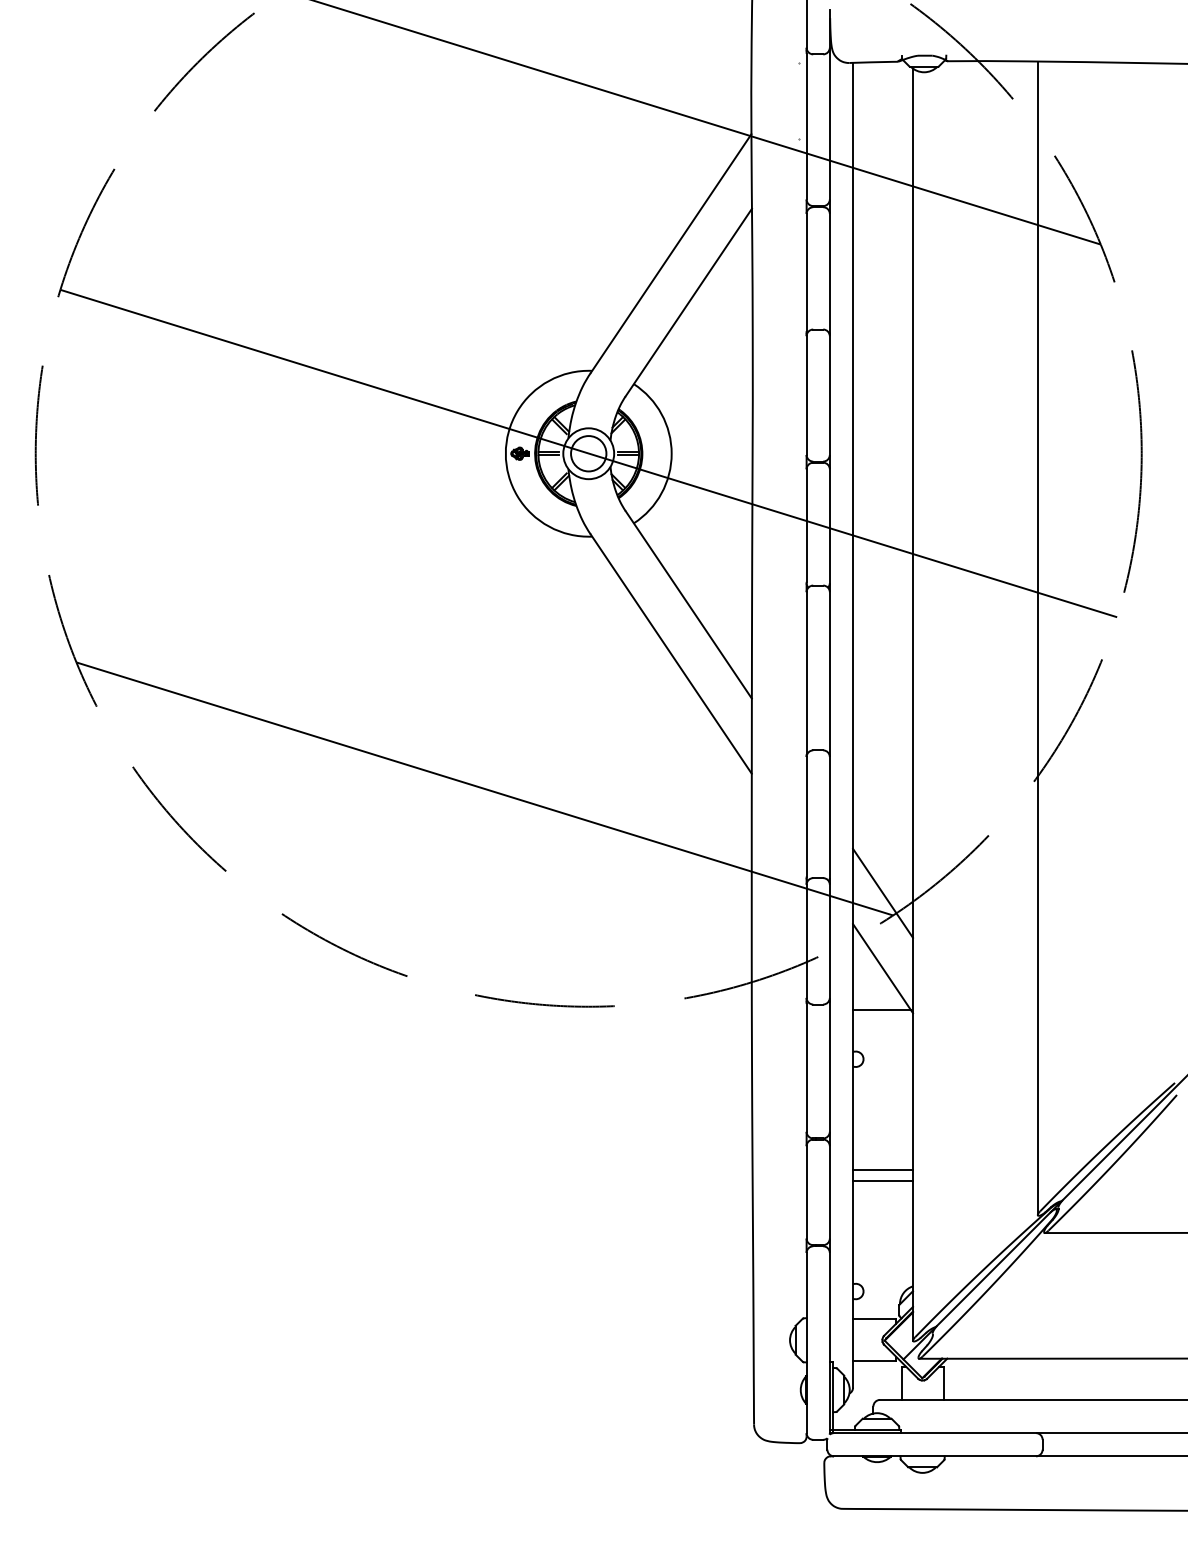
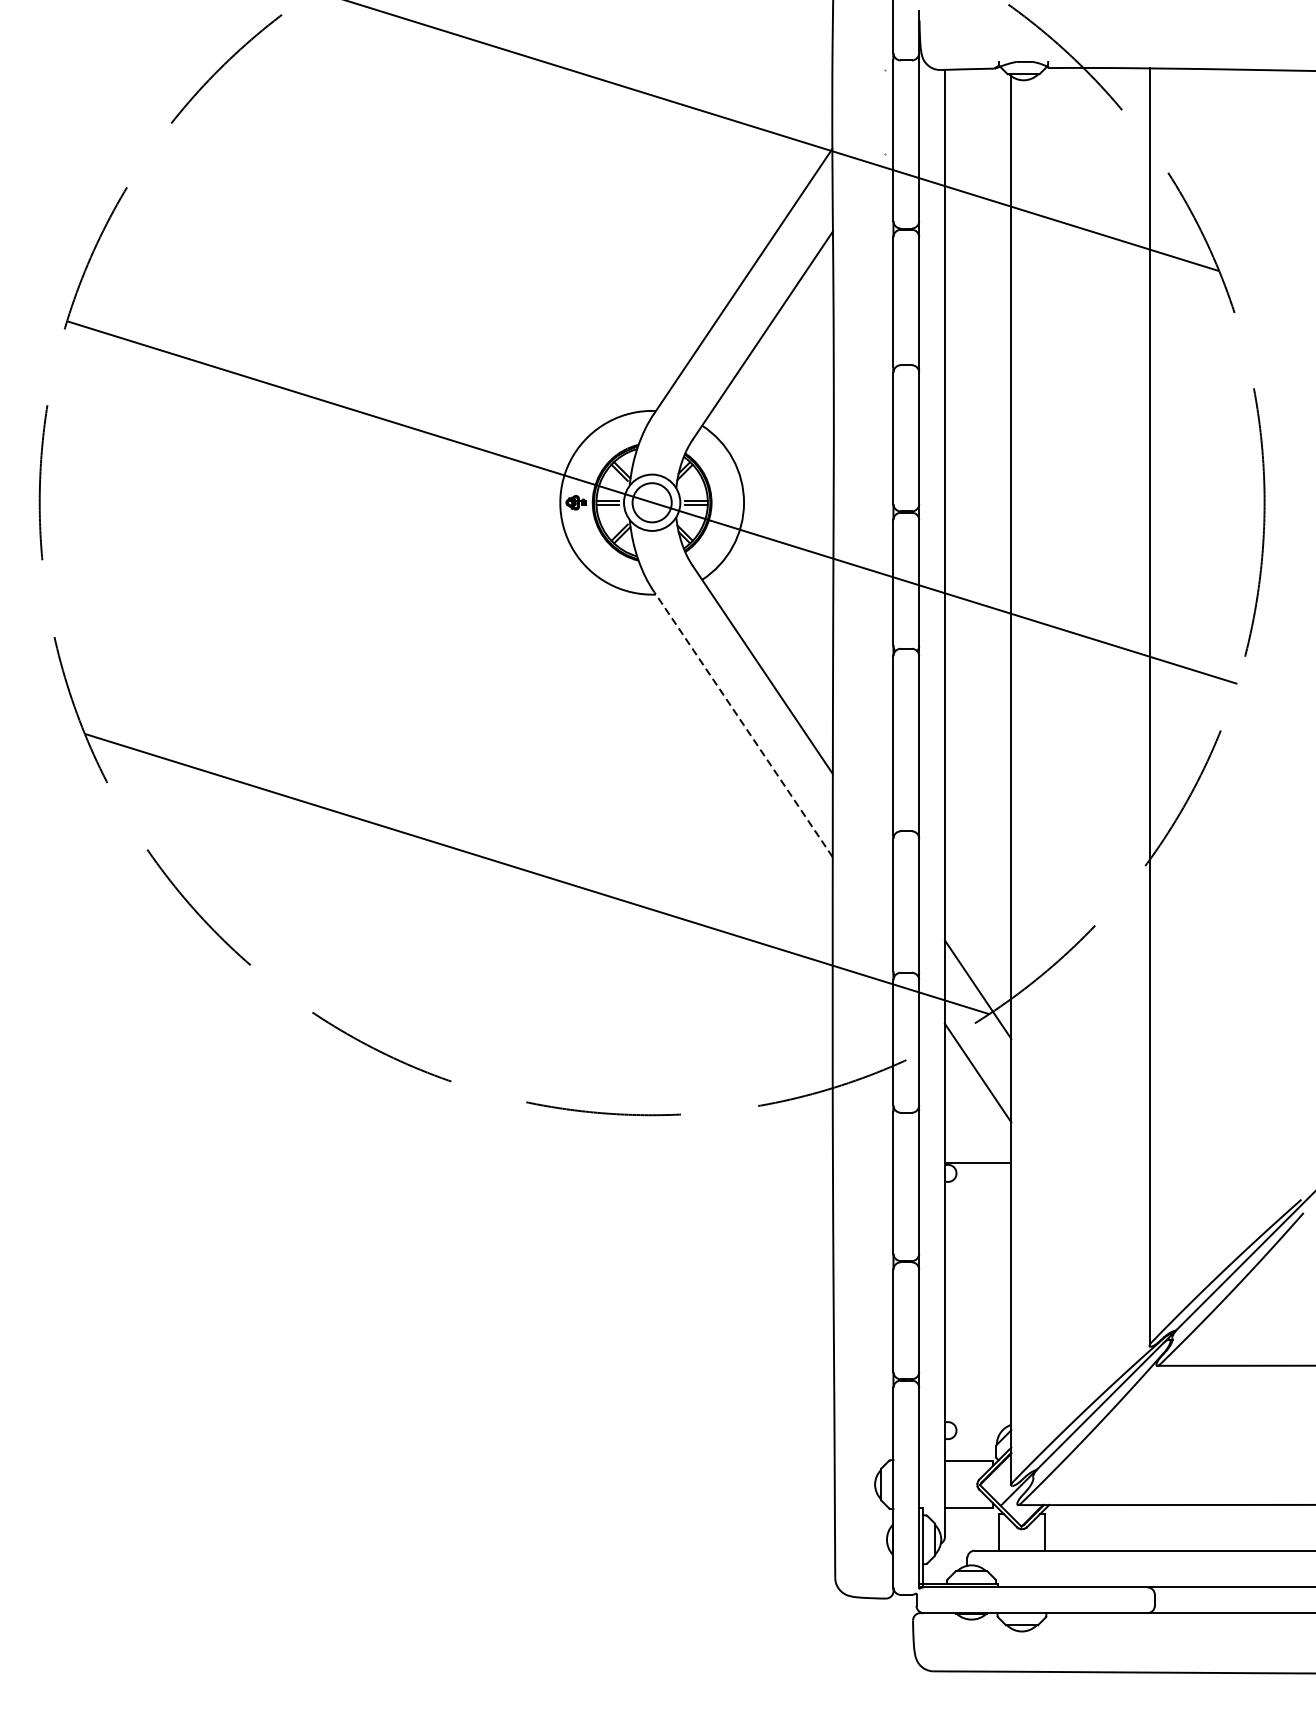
line: (671, 653) -> (743, 724), solid -> dashed
line: (881, 1009) -> (976, 1162), moved
line: (883, 1169) -> (978, 1295), removed
line: (883, 1180) -> (978, 1307), removed

